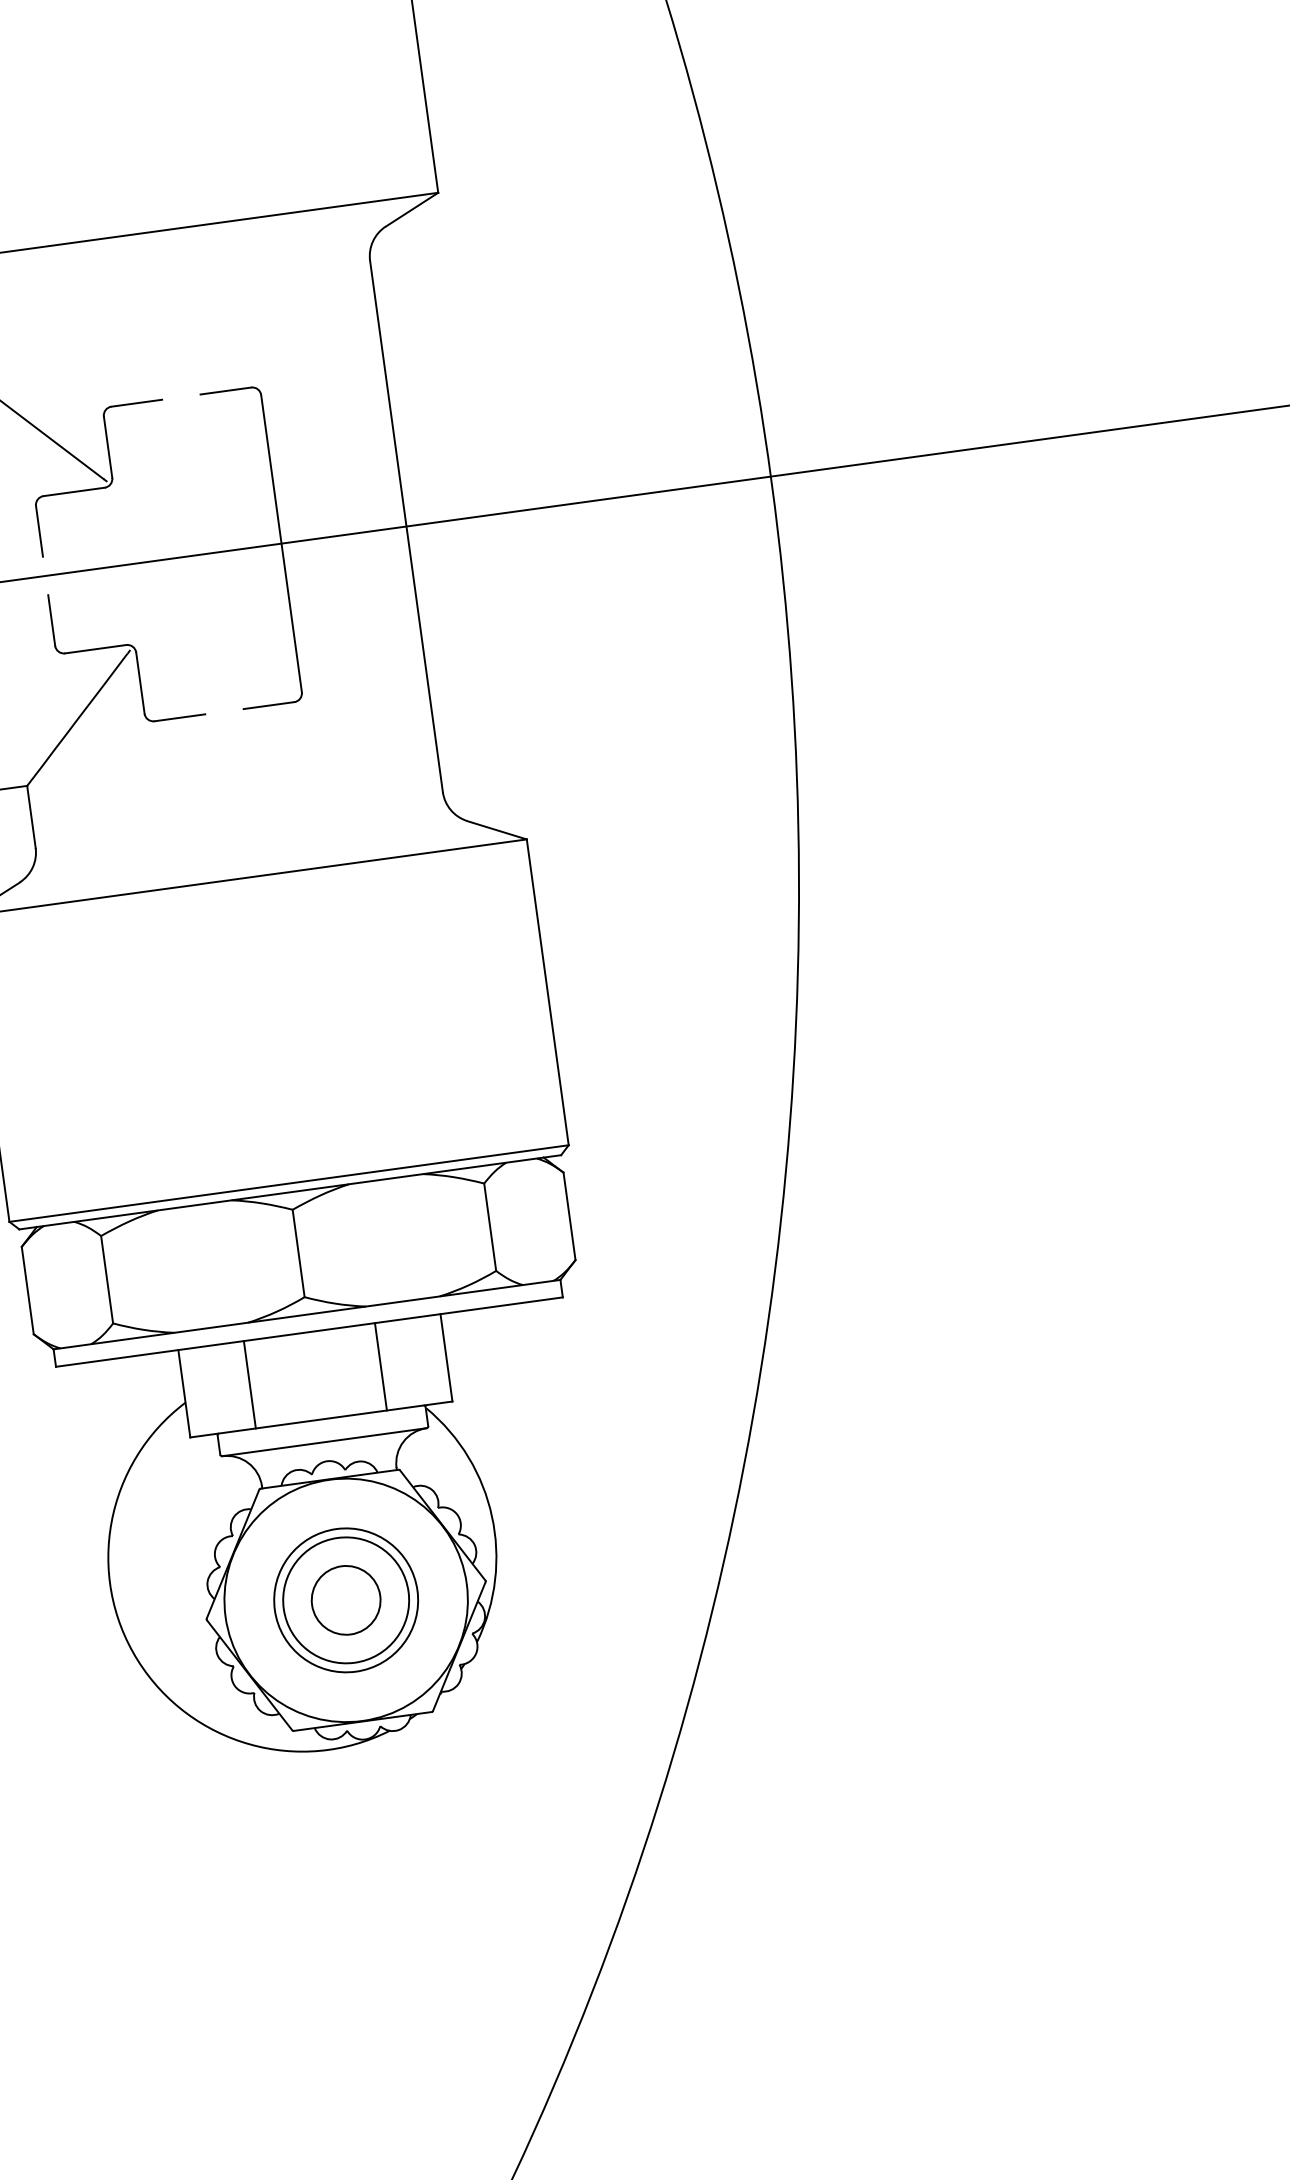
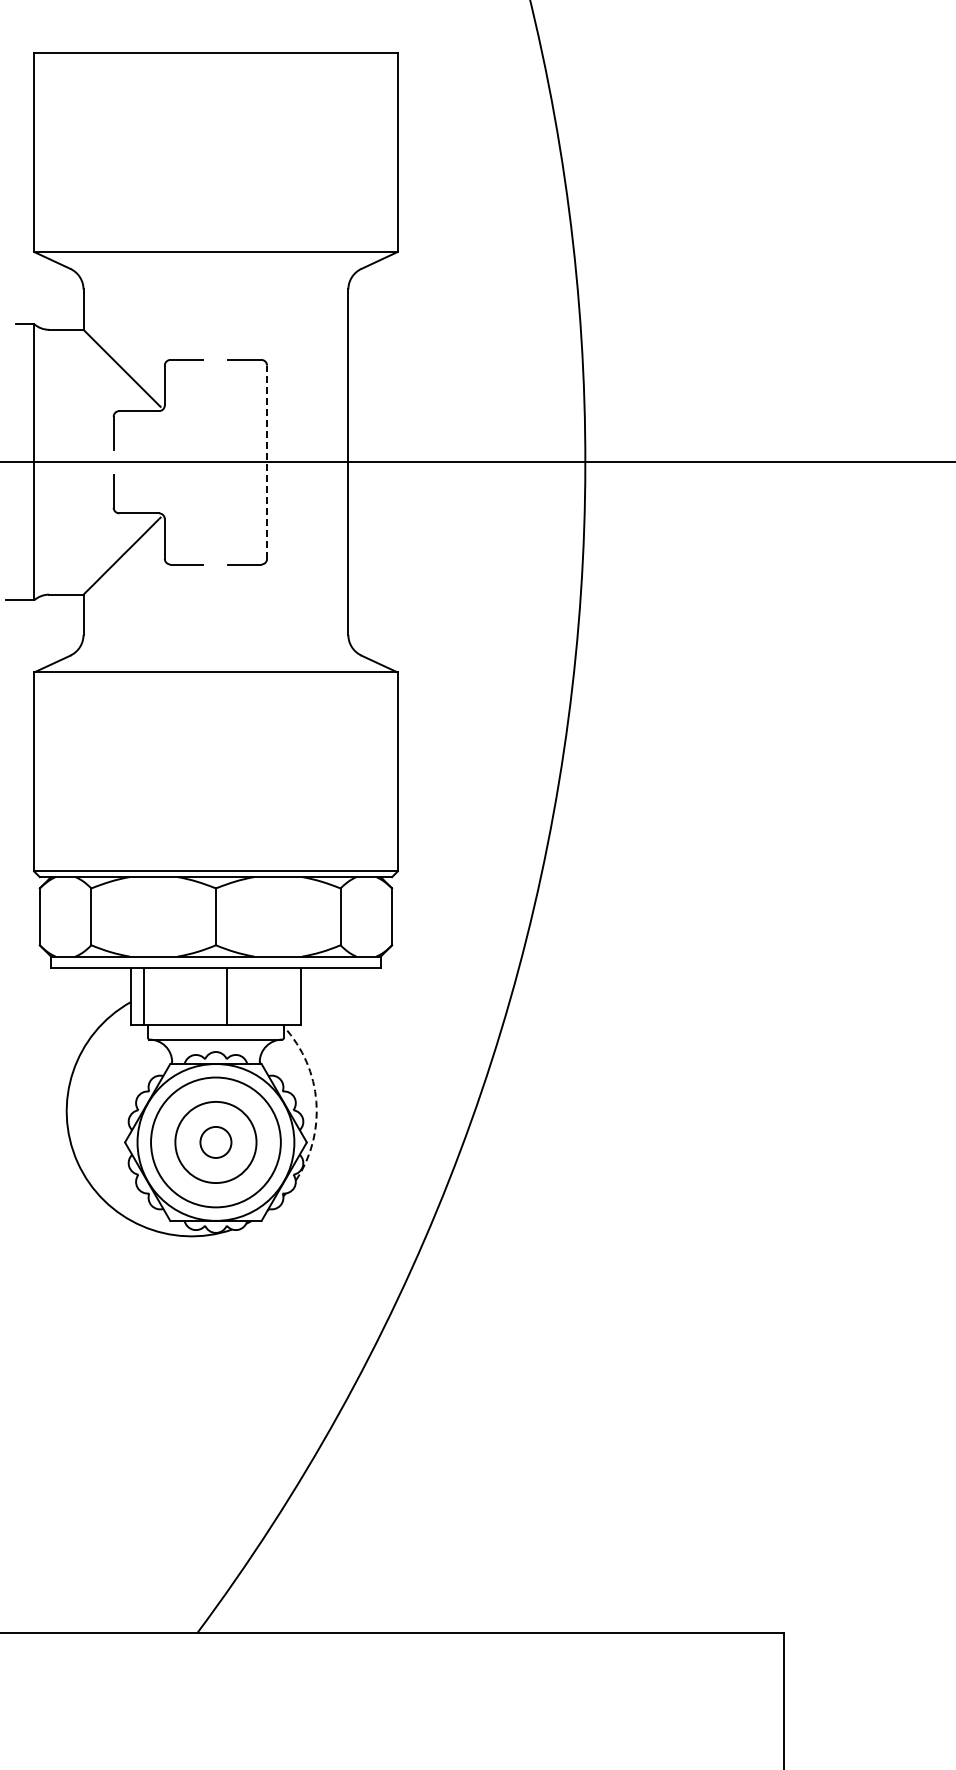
line: (282, 543) -> (267, 462), solid -> dashed
line: (380, 1366) -> (226, 996), moved
line: (250, 1384) -> (144, 996), moved
arc: (492, 1516) -> (316, 1101), solid -> dashed
circle: (345, 1600) -> (215, 1142), size x0.7
circle: (345, 1600) -> (215, 1142), size x1.4

